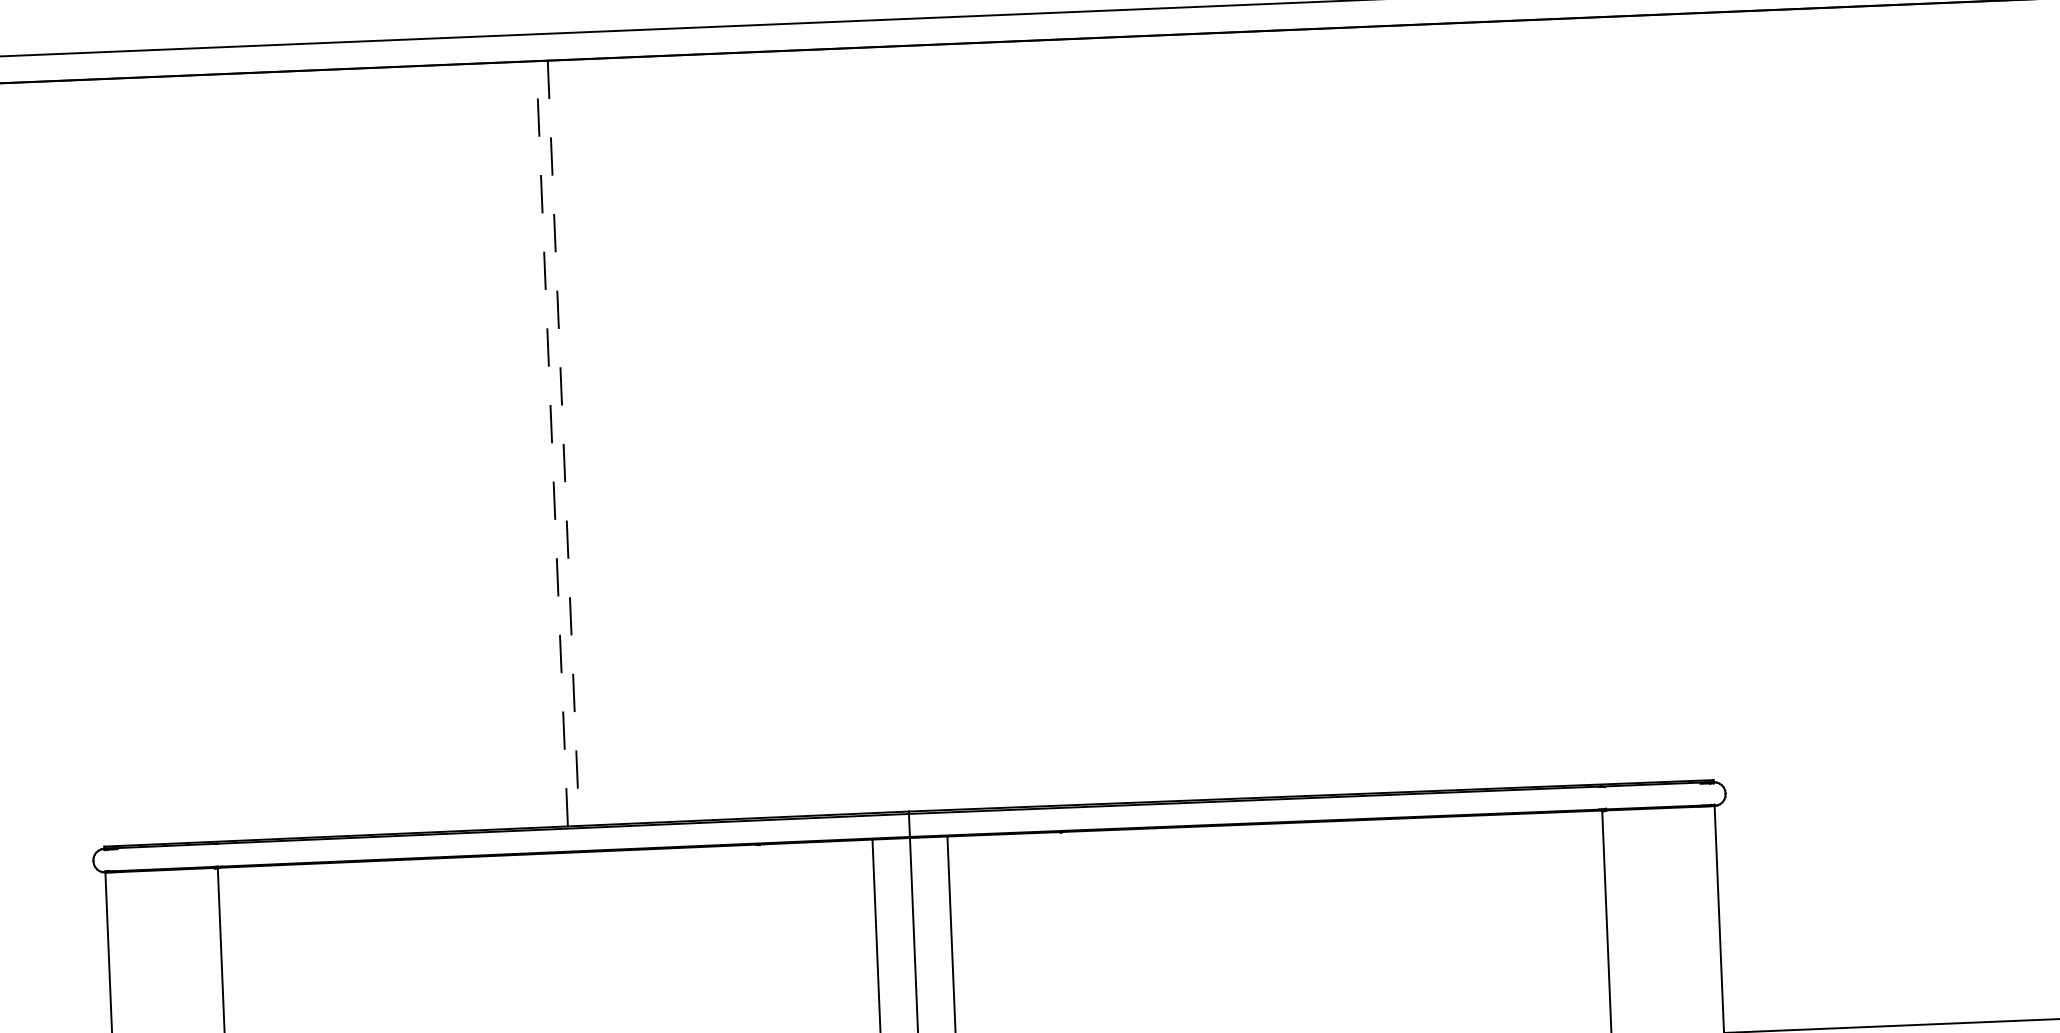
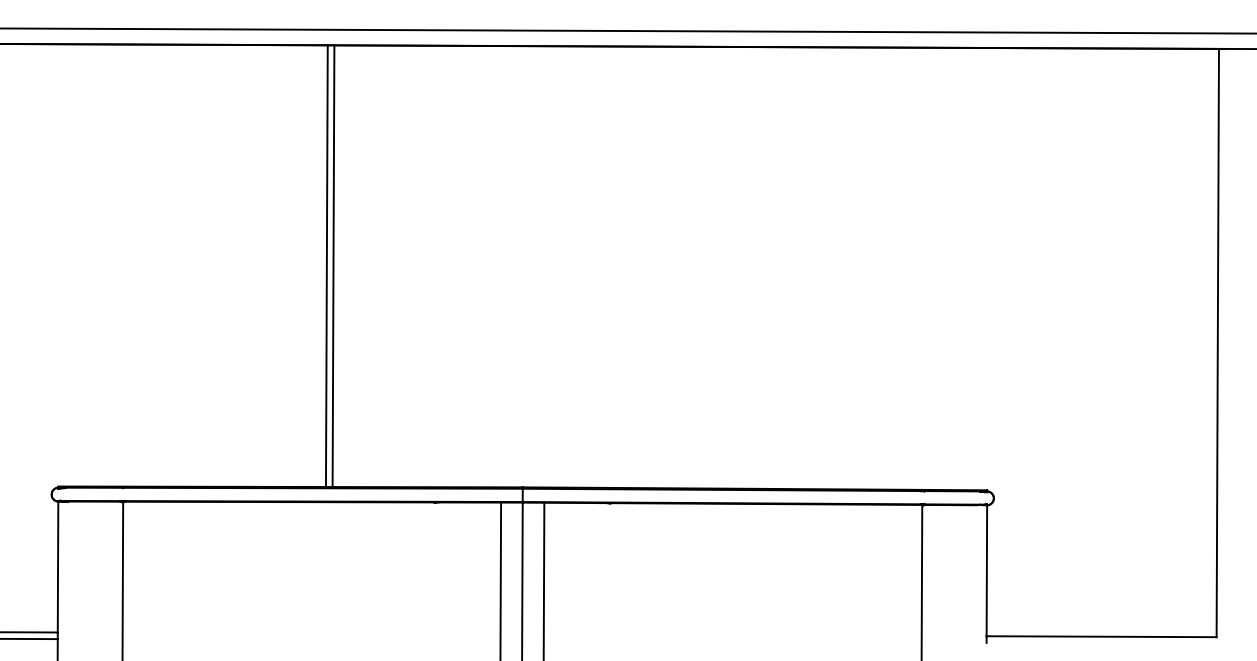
line: (563, 443) -> (333, 266), dashed -> solid
line: (551, 444) -> (326, 266), dashed -> solid

